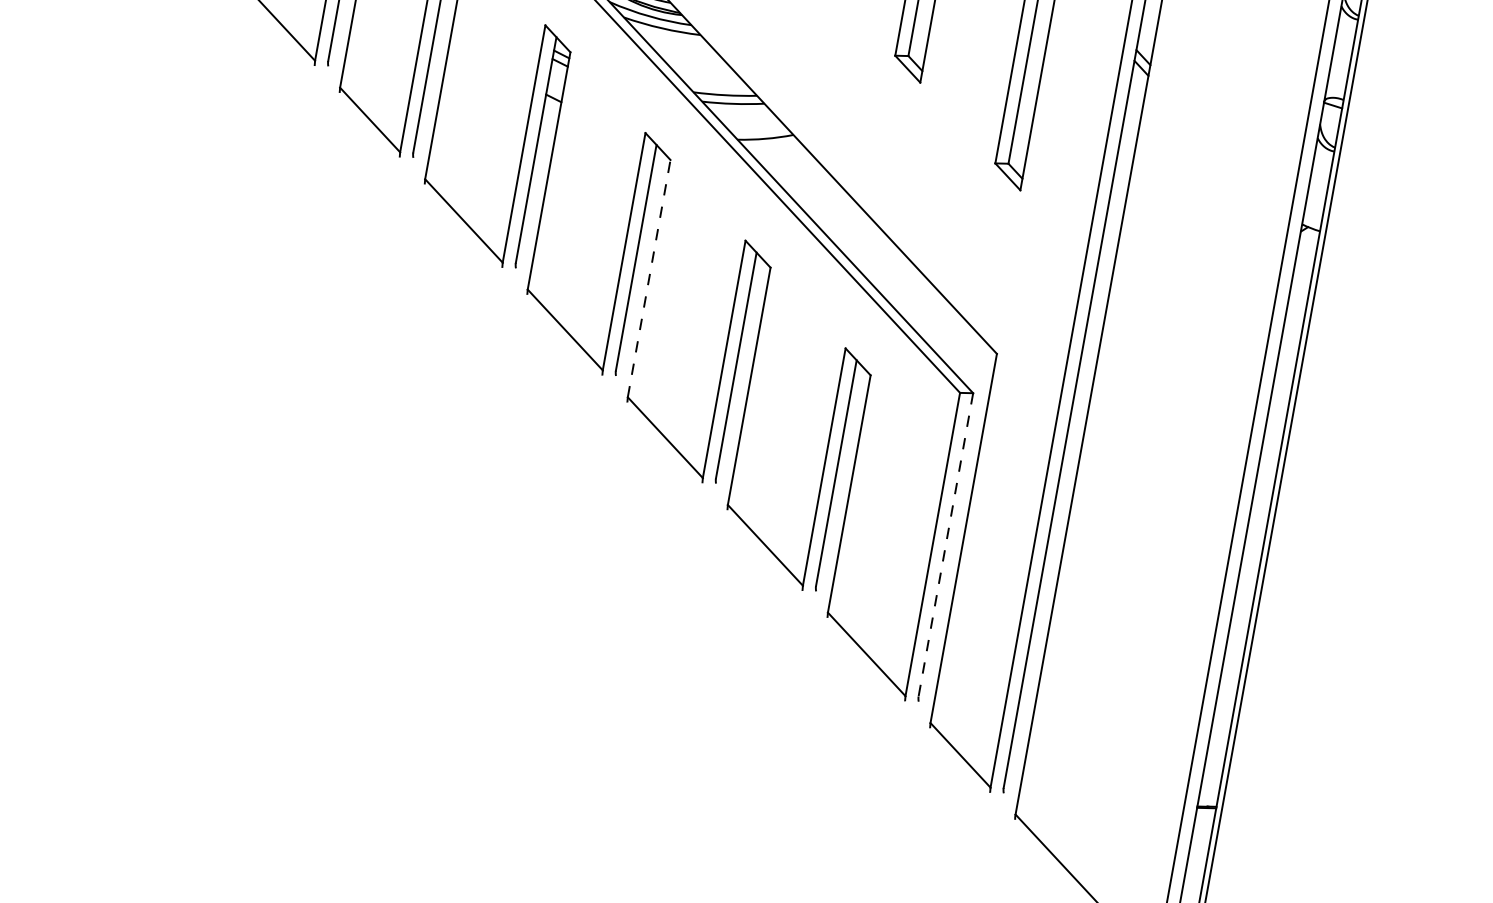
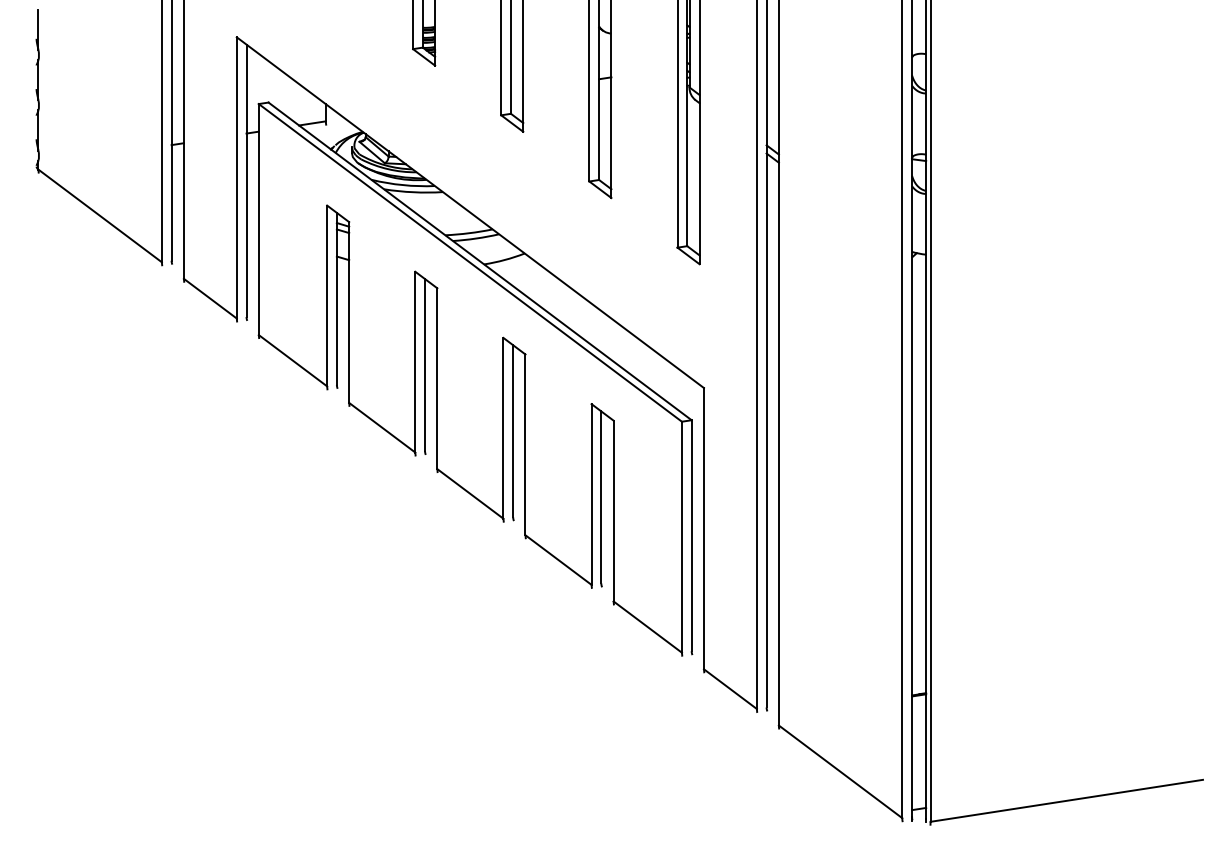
line: (649, 278) -> (437, 378), dashed -> solid
line: (945, 544) -> (691, 535), dashed -> solid

